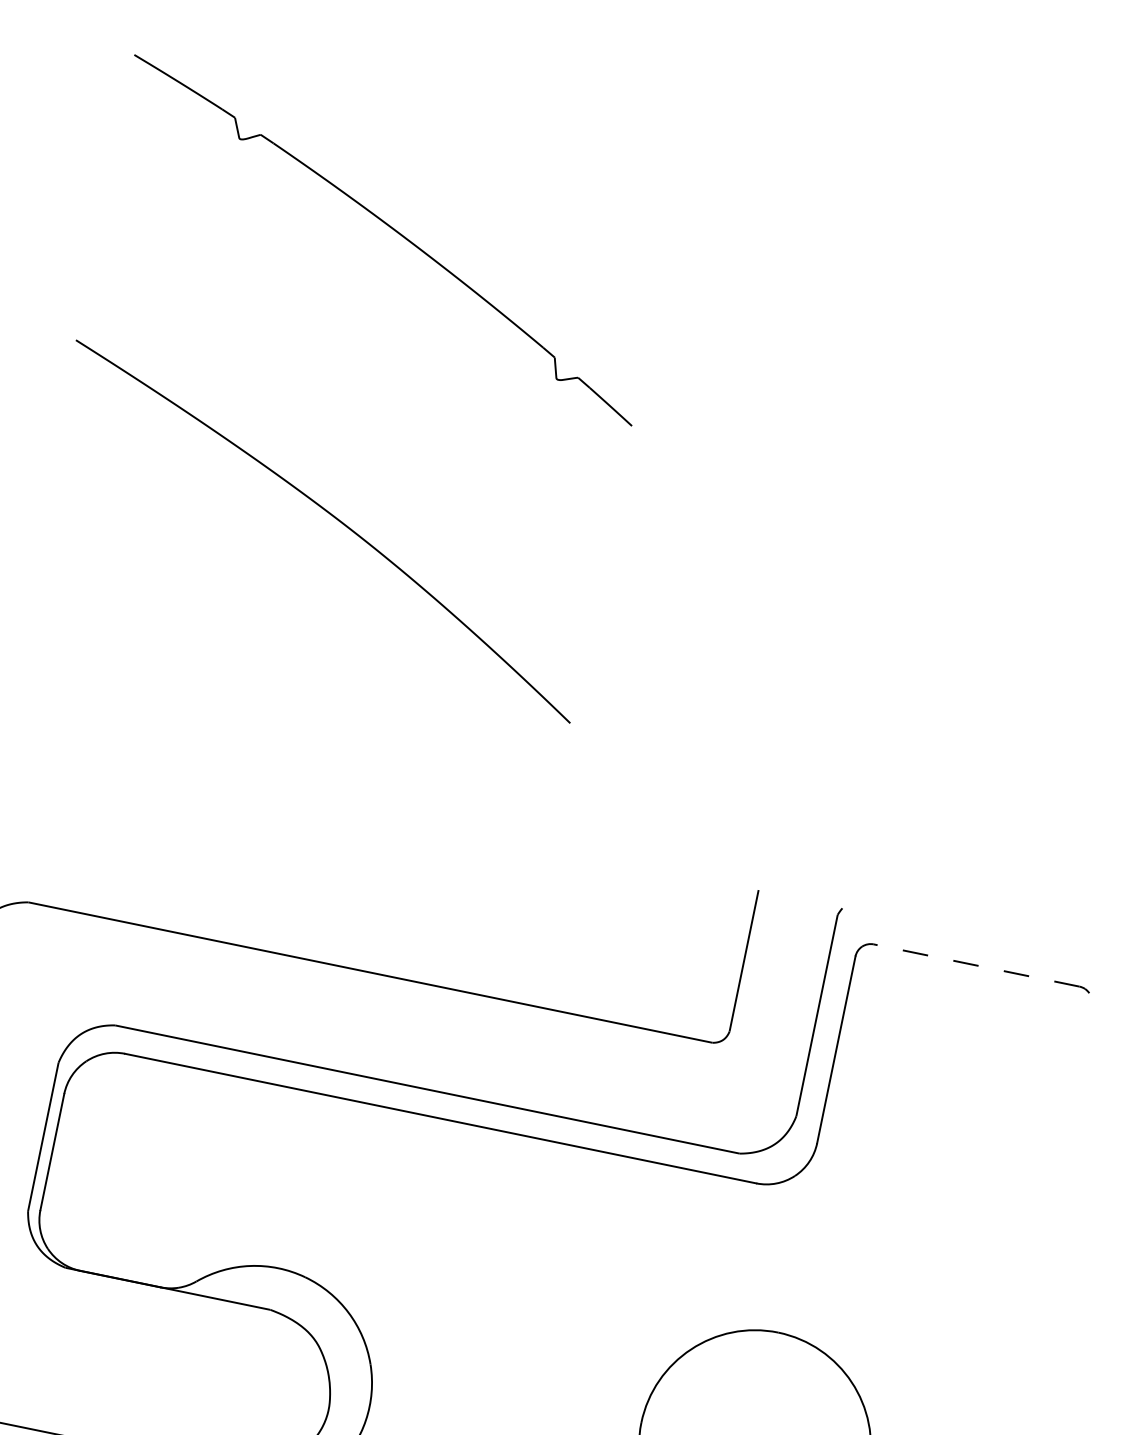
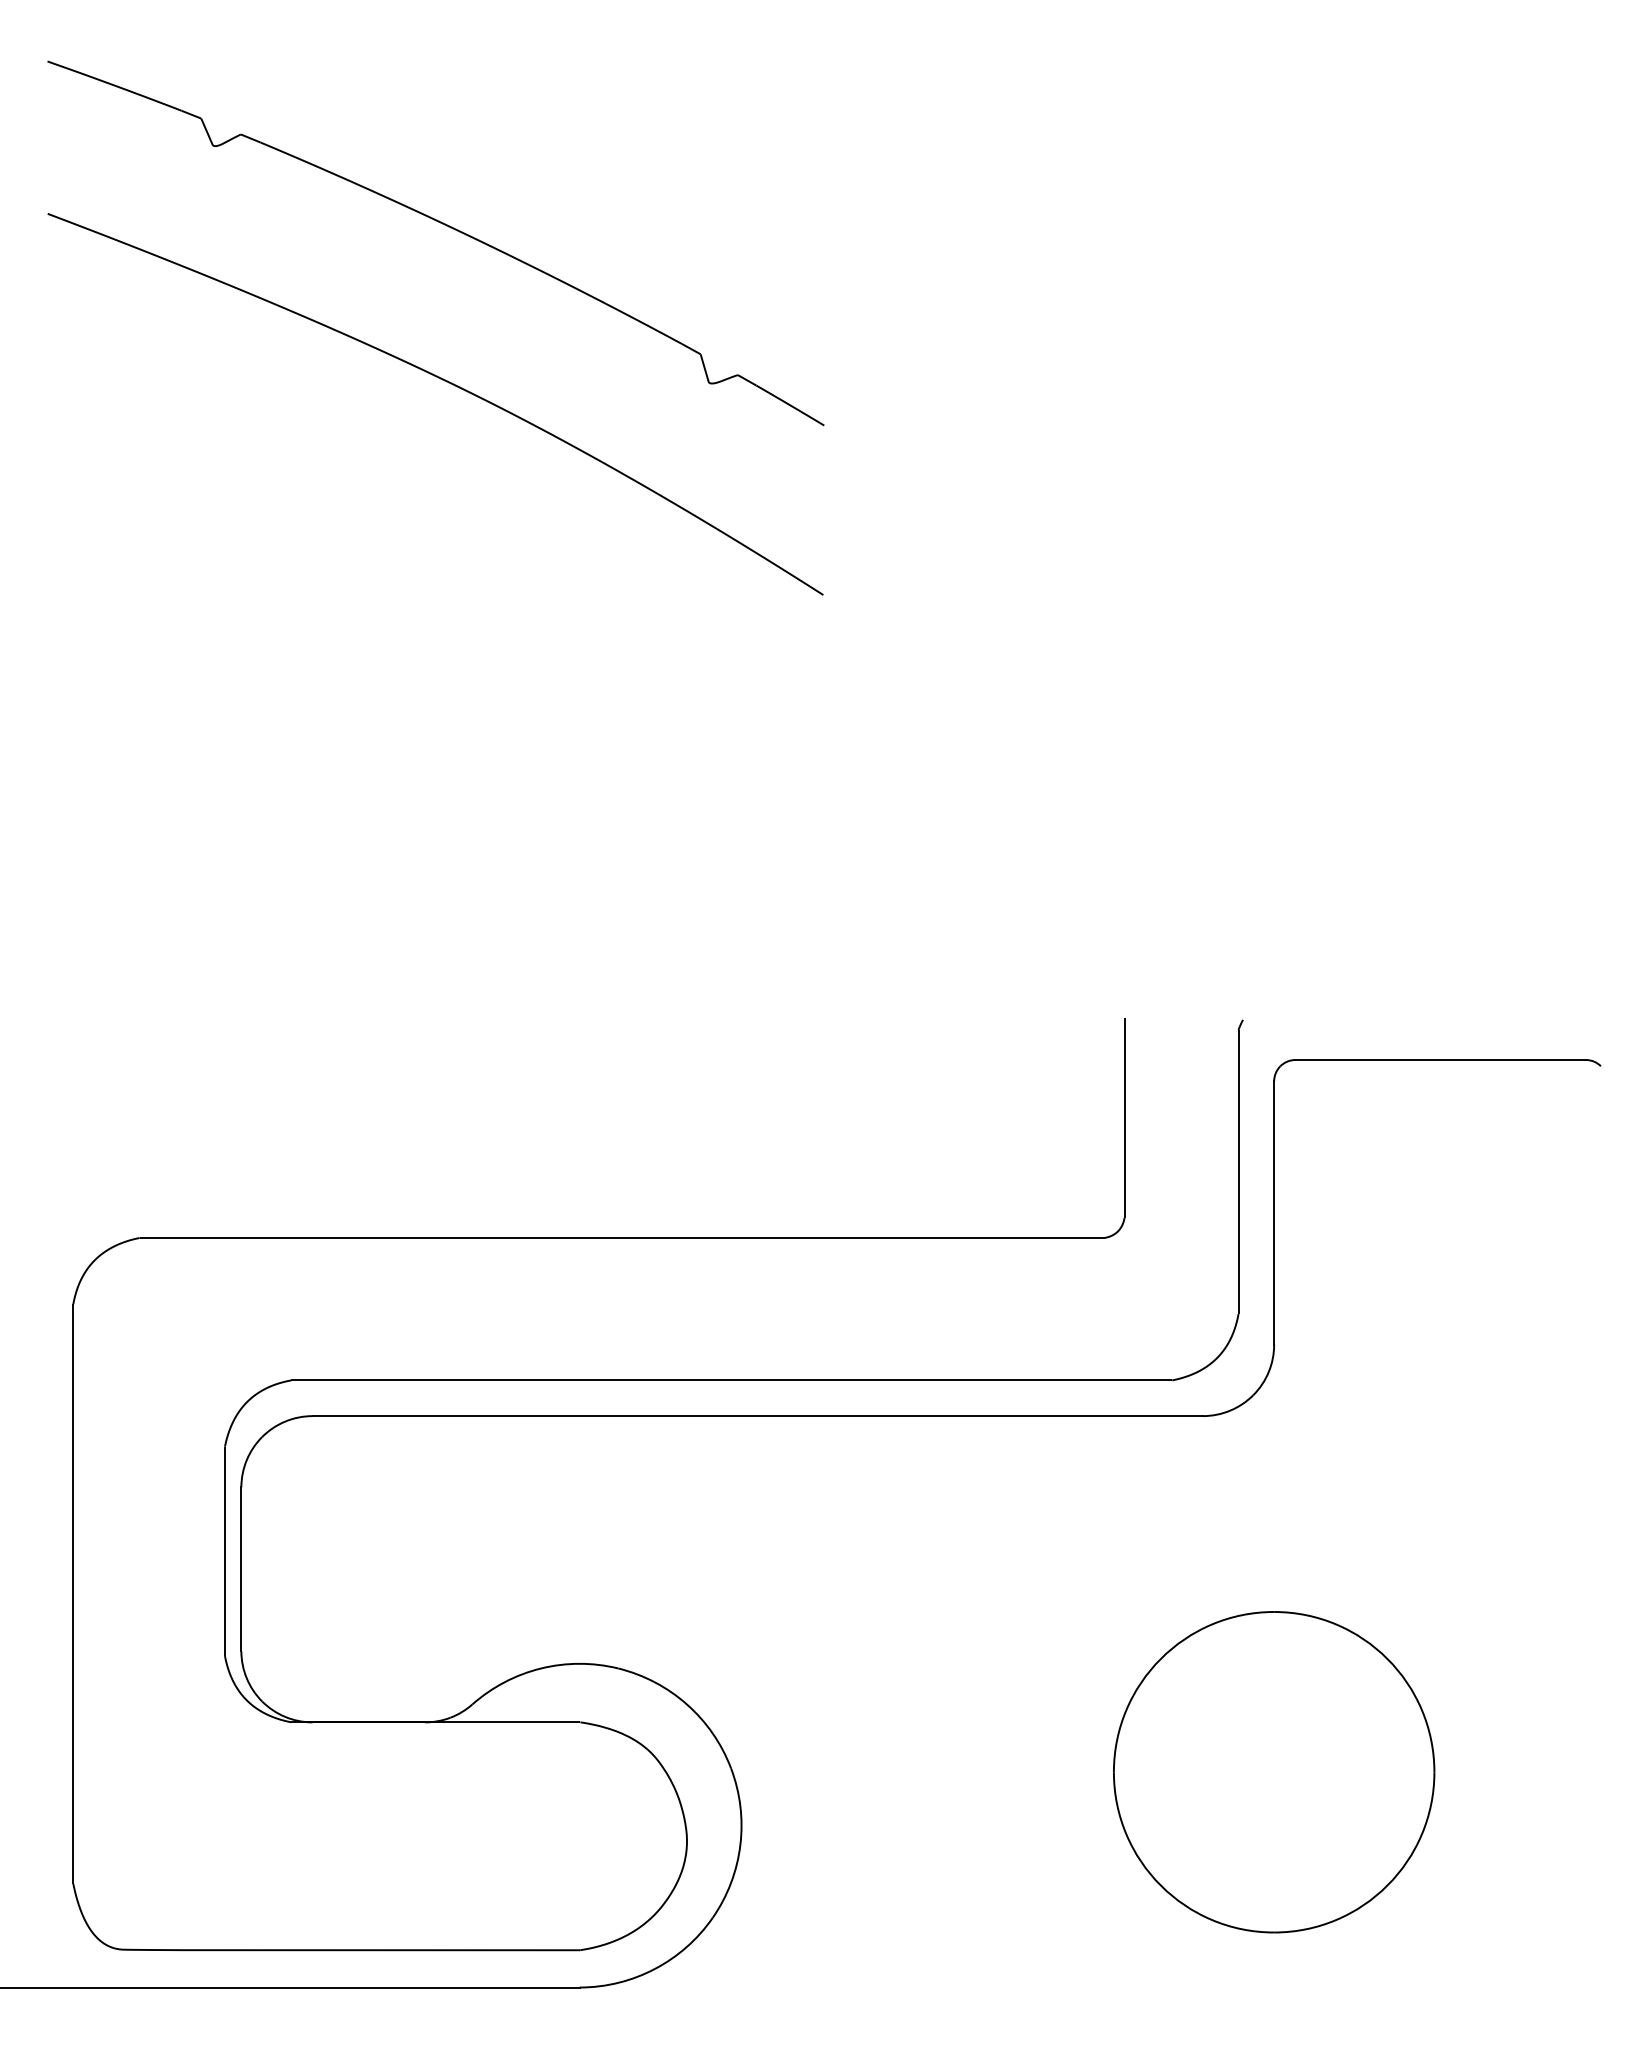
curve: (334, 517) -> (446, 382), moved
line: (976, 965) -> (1440, 1059), dashed -> solid

